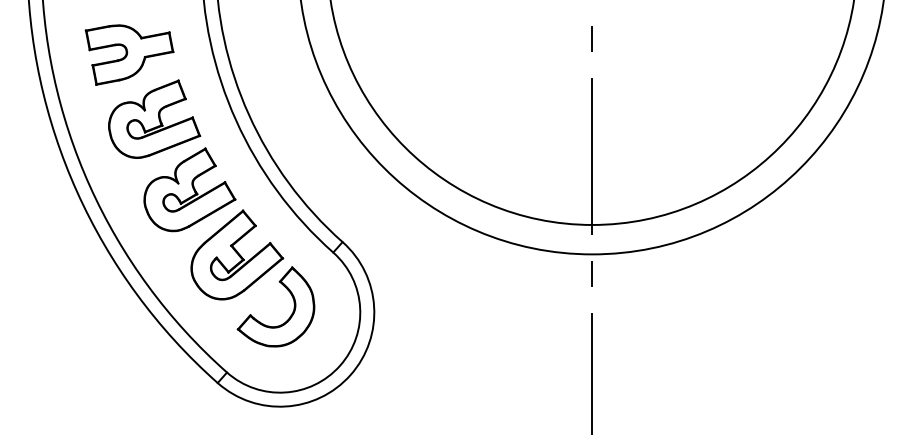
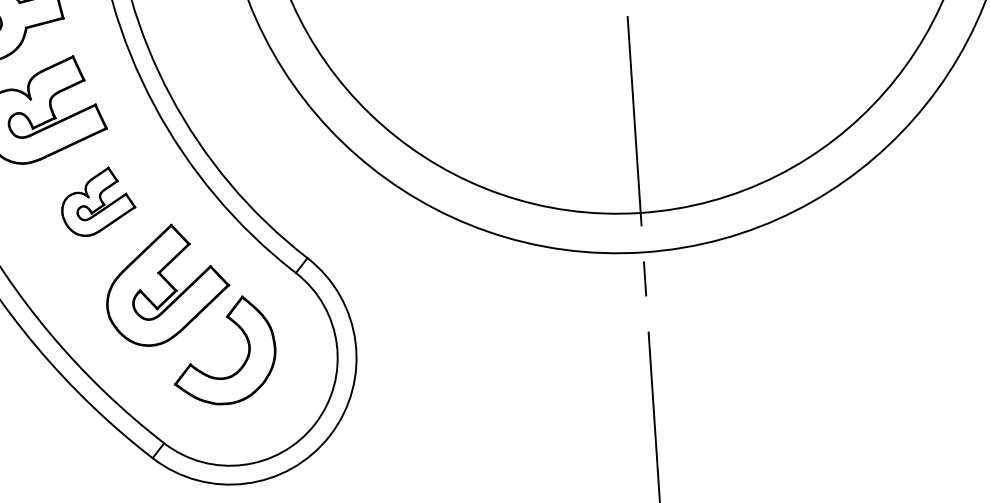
part: (189, 189) -> (97, 201), size x0.6

